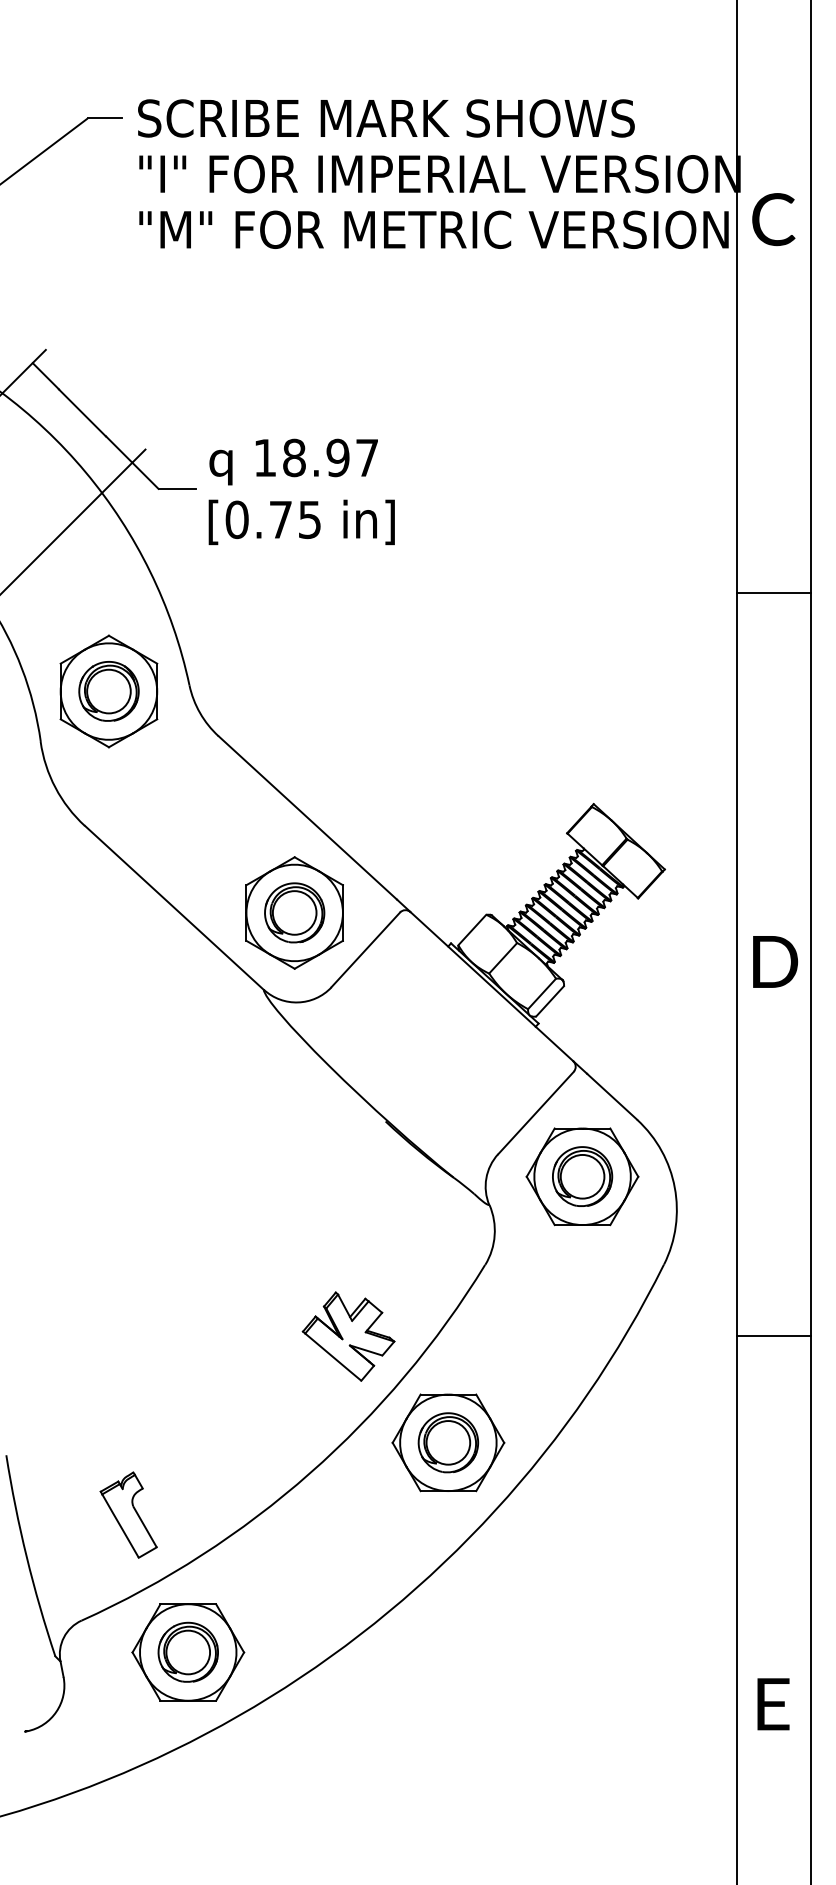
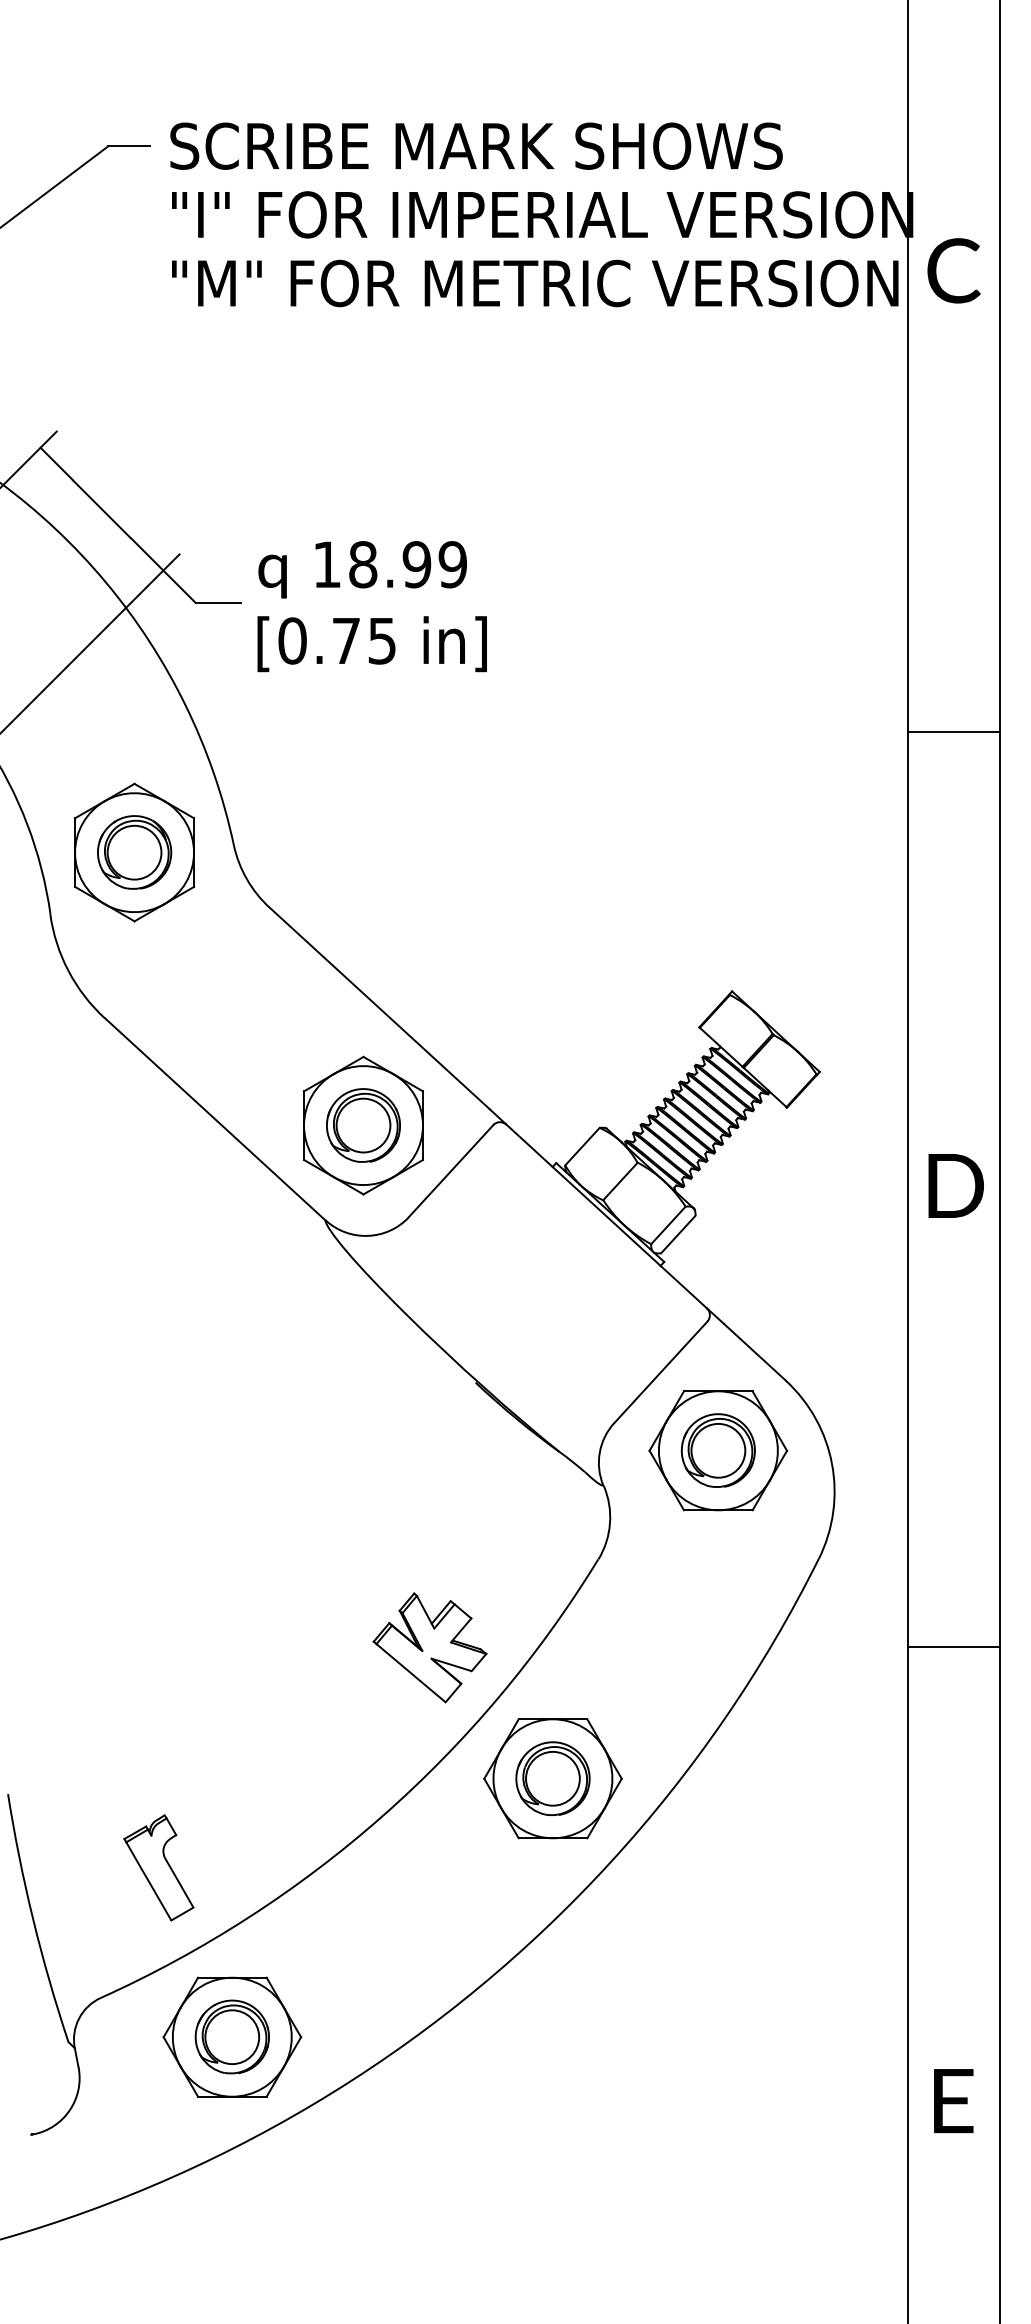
text: (366, 457) -> (452, 564), 18.97 -> 18.99

